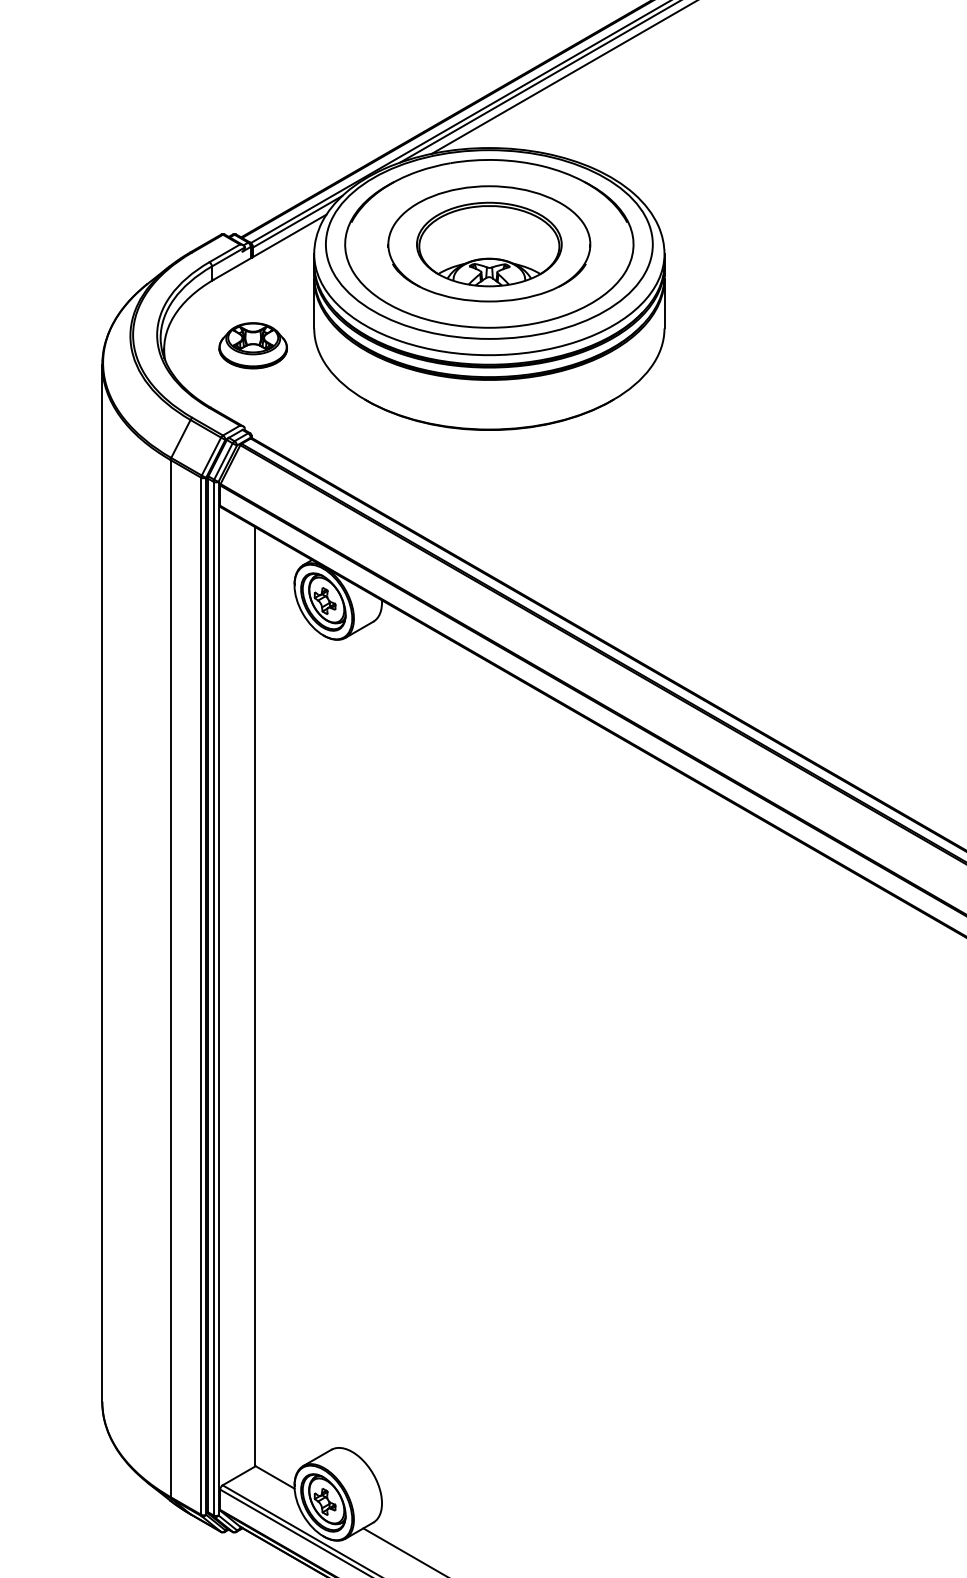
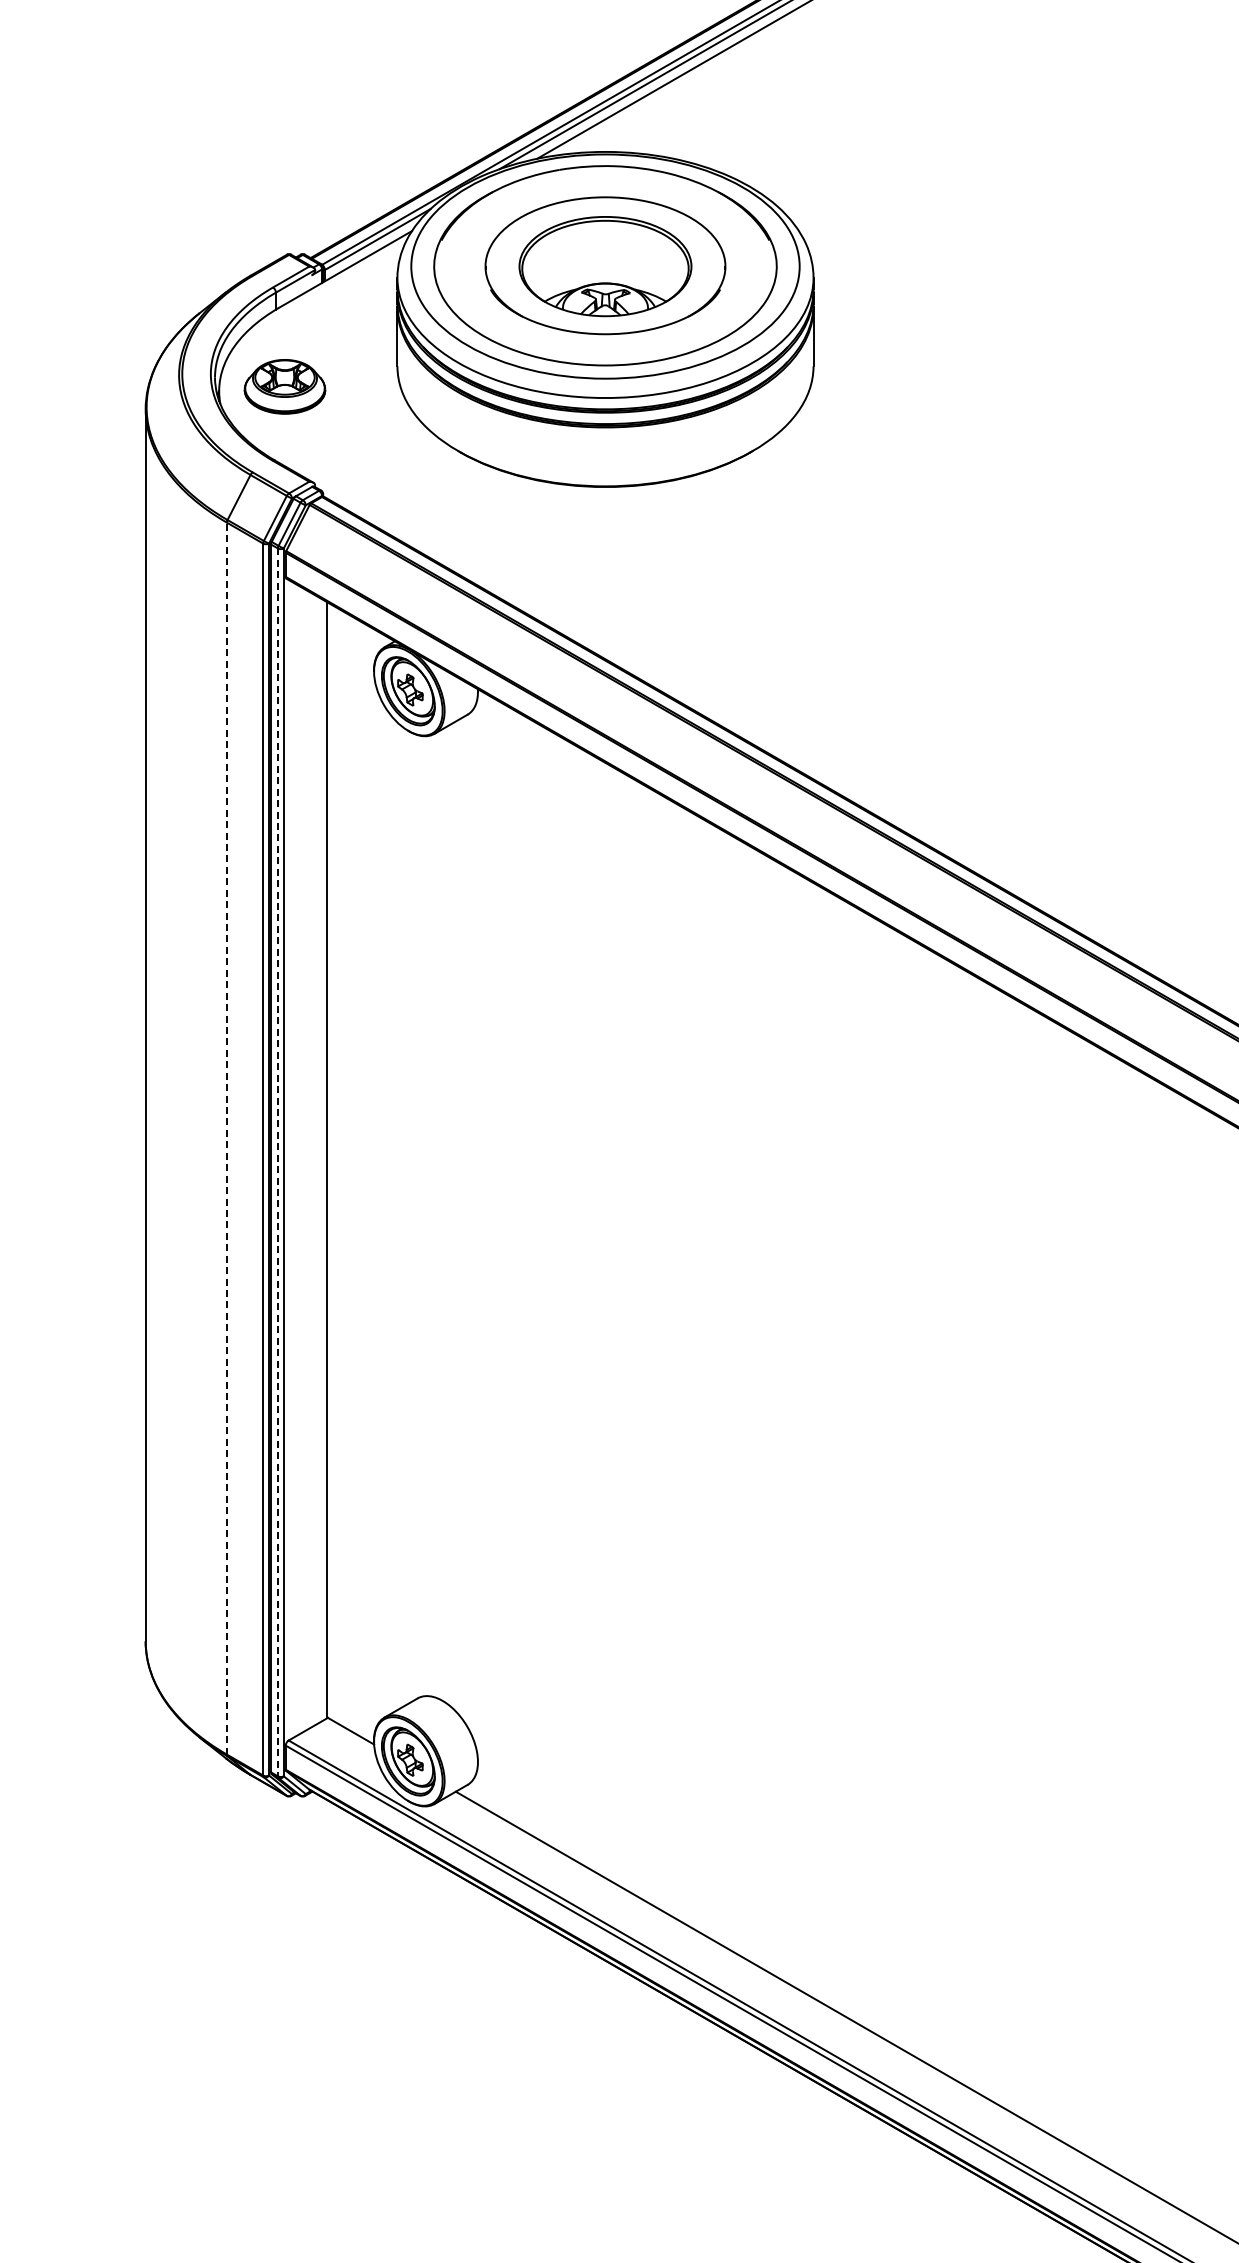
part: (252, 345) -> (284, 386), moved
line: (170, 978) -> (226, 1138), solid -> dashed
line: (213, 998) -> (277, 1162), solid -> dashed

